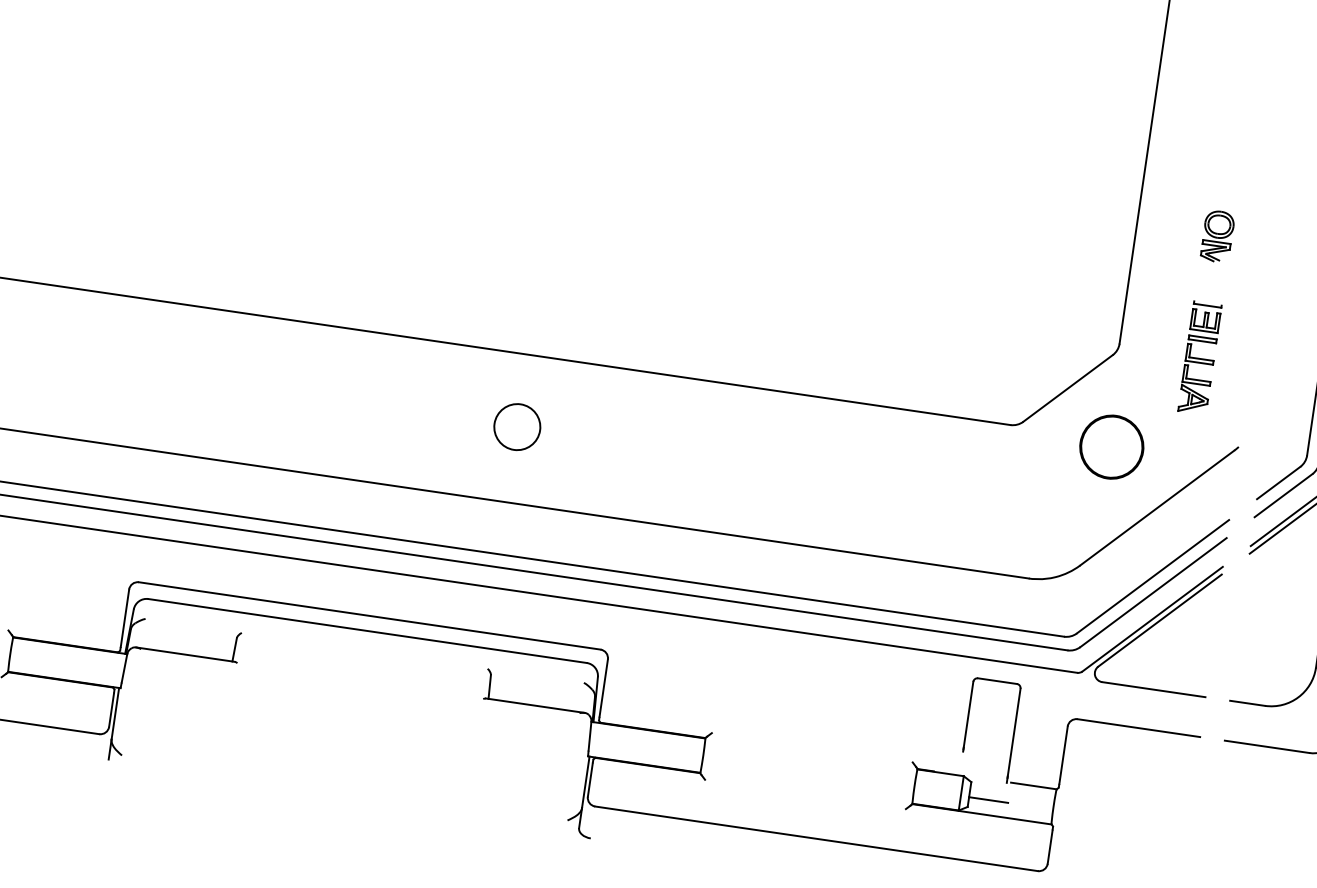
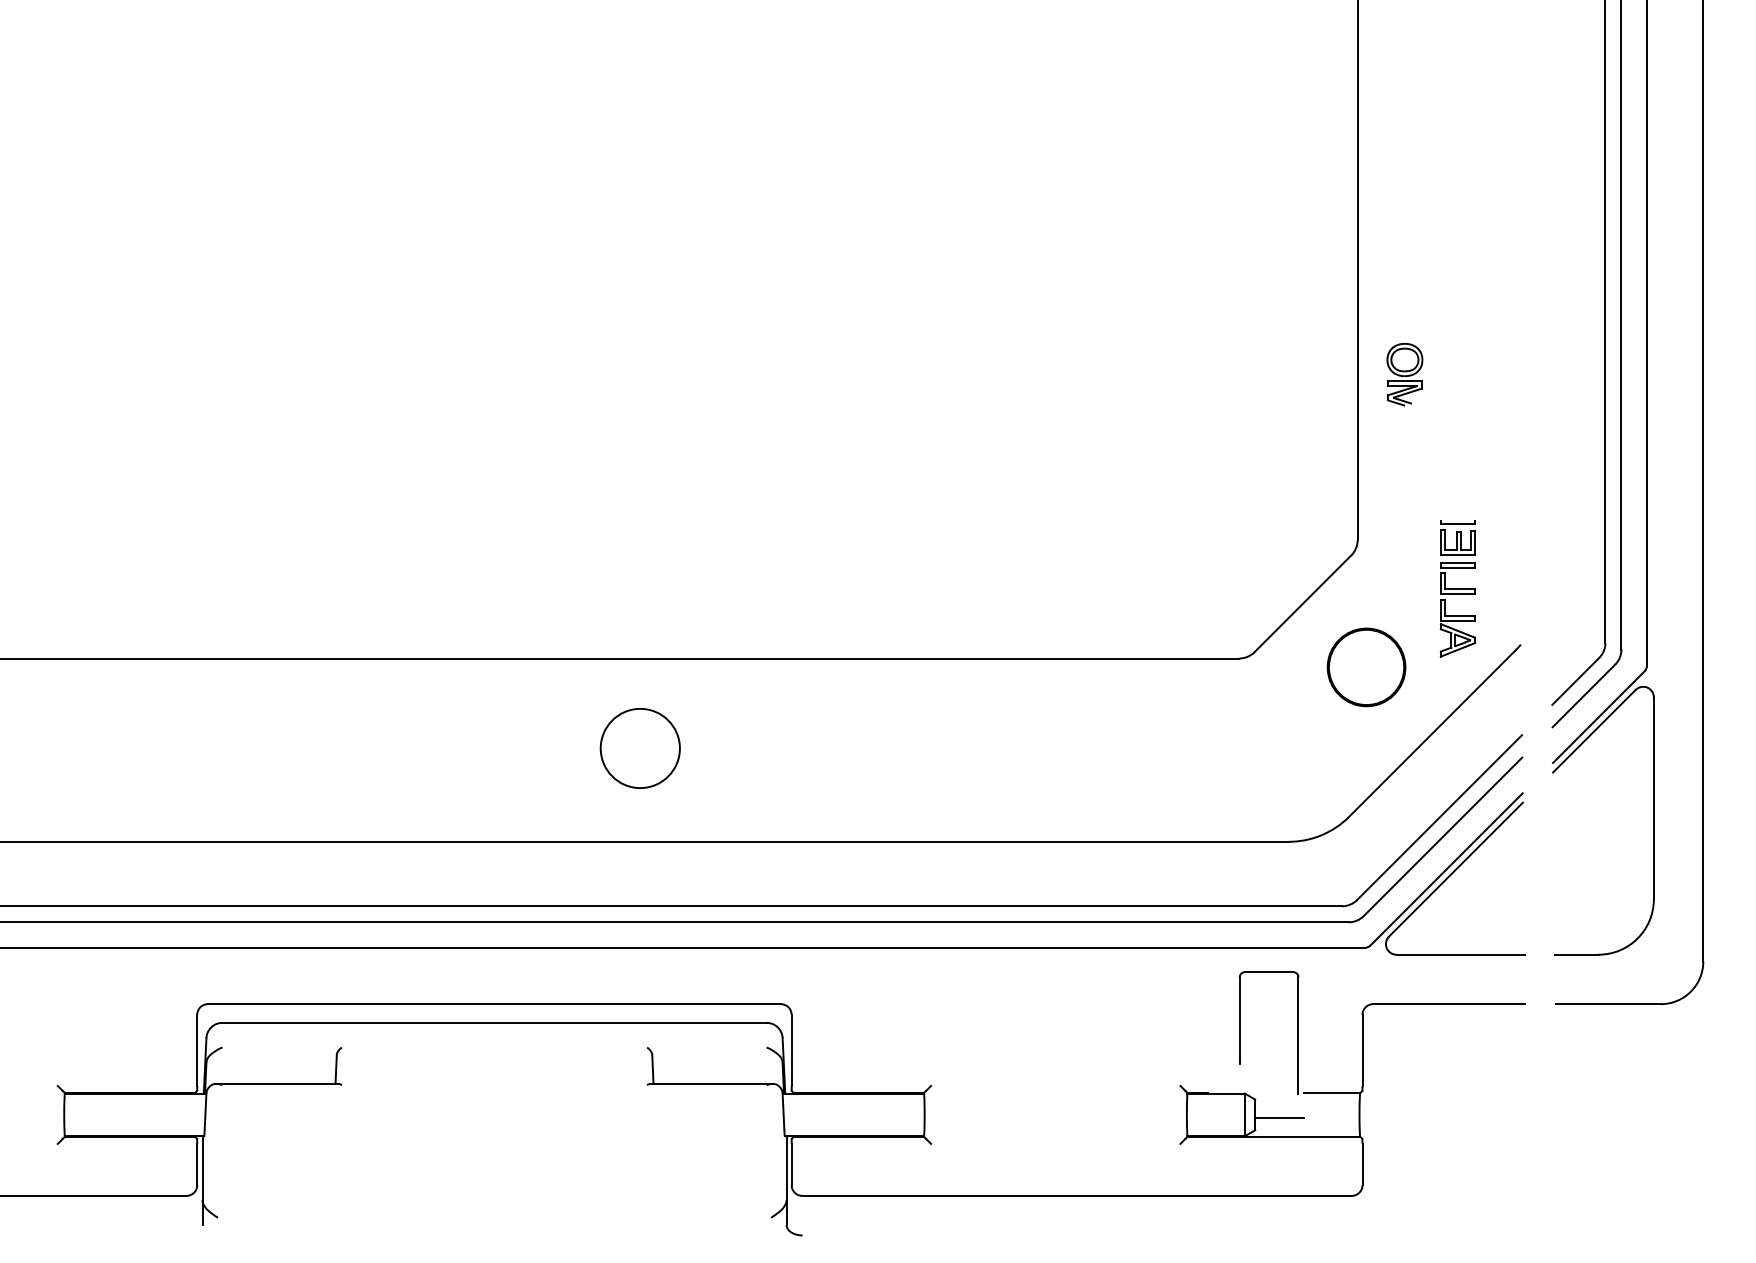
part: (1217, 236) -> (1404, 374), moved
part: (1199, 358) -> (1457, 588), moved
circle: (517, 427) -> (640, 748), size x1.4

